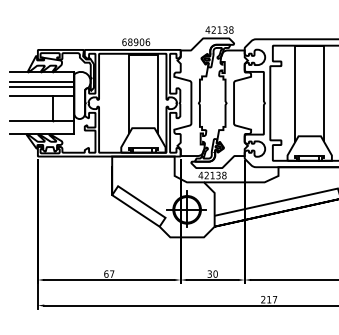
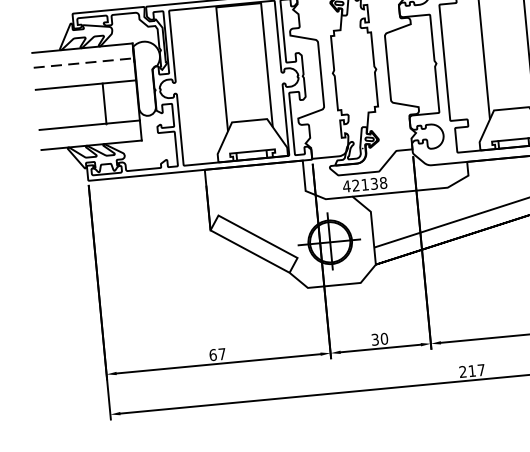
line: (42, 81) -> (84, 62), solid -> dashed
line: (42, 86) -> (85, 70), removed

